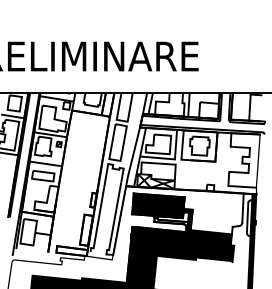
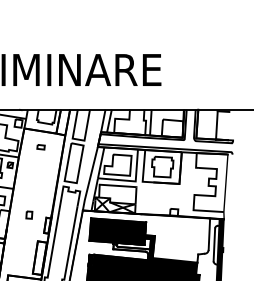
part: (87, 127) -> (41, 146), added
part: (76, 190) -> (29, 215), added

